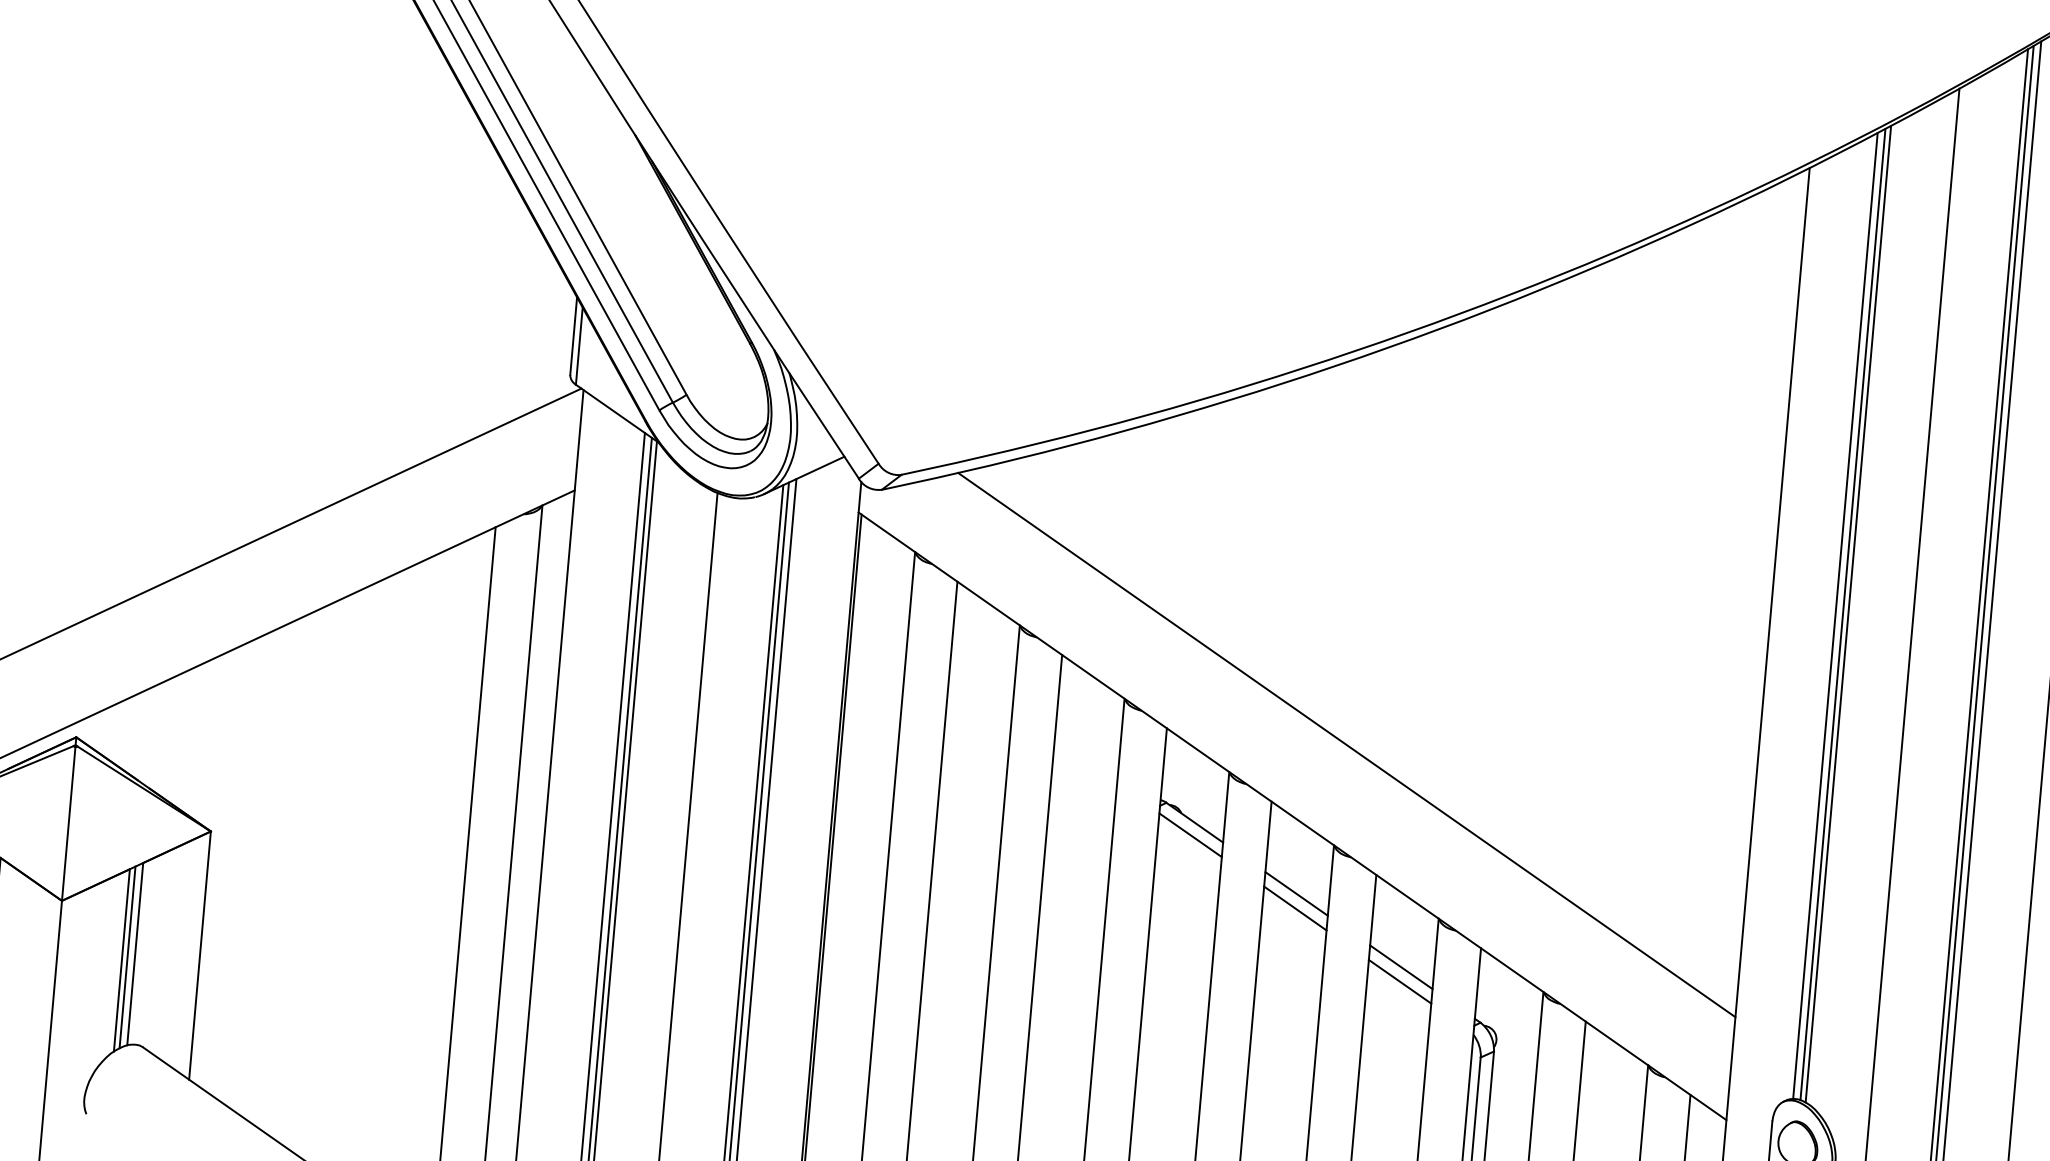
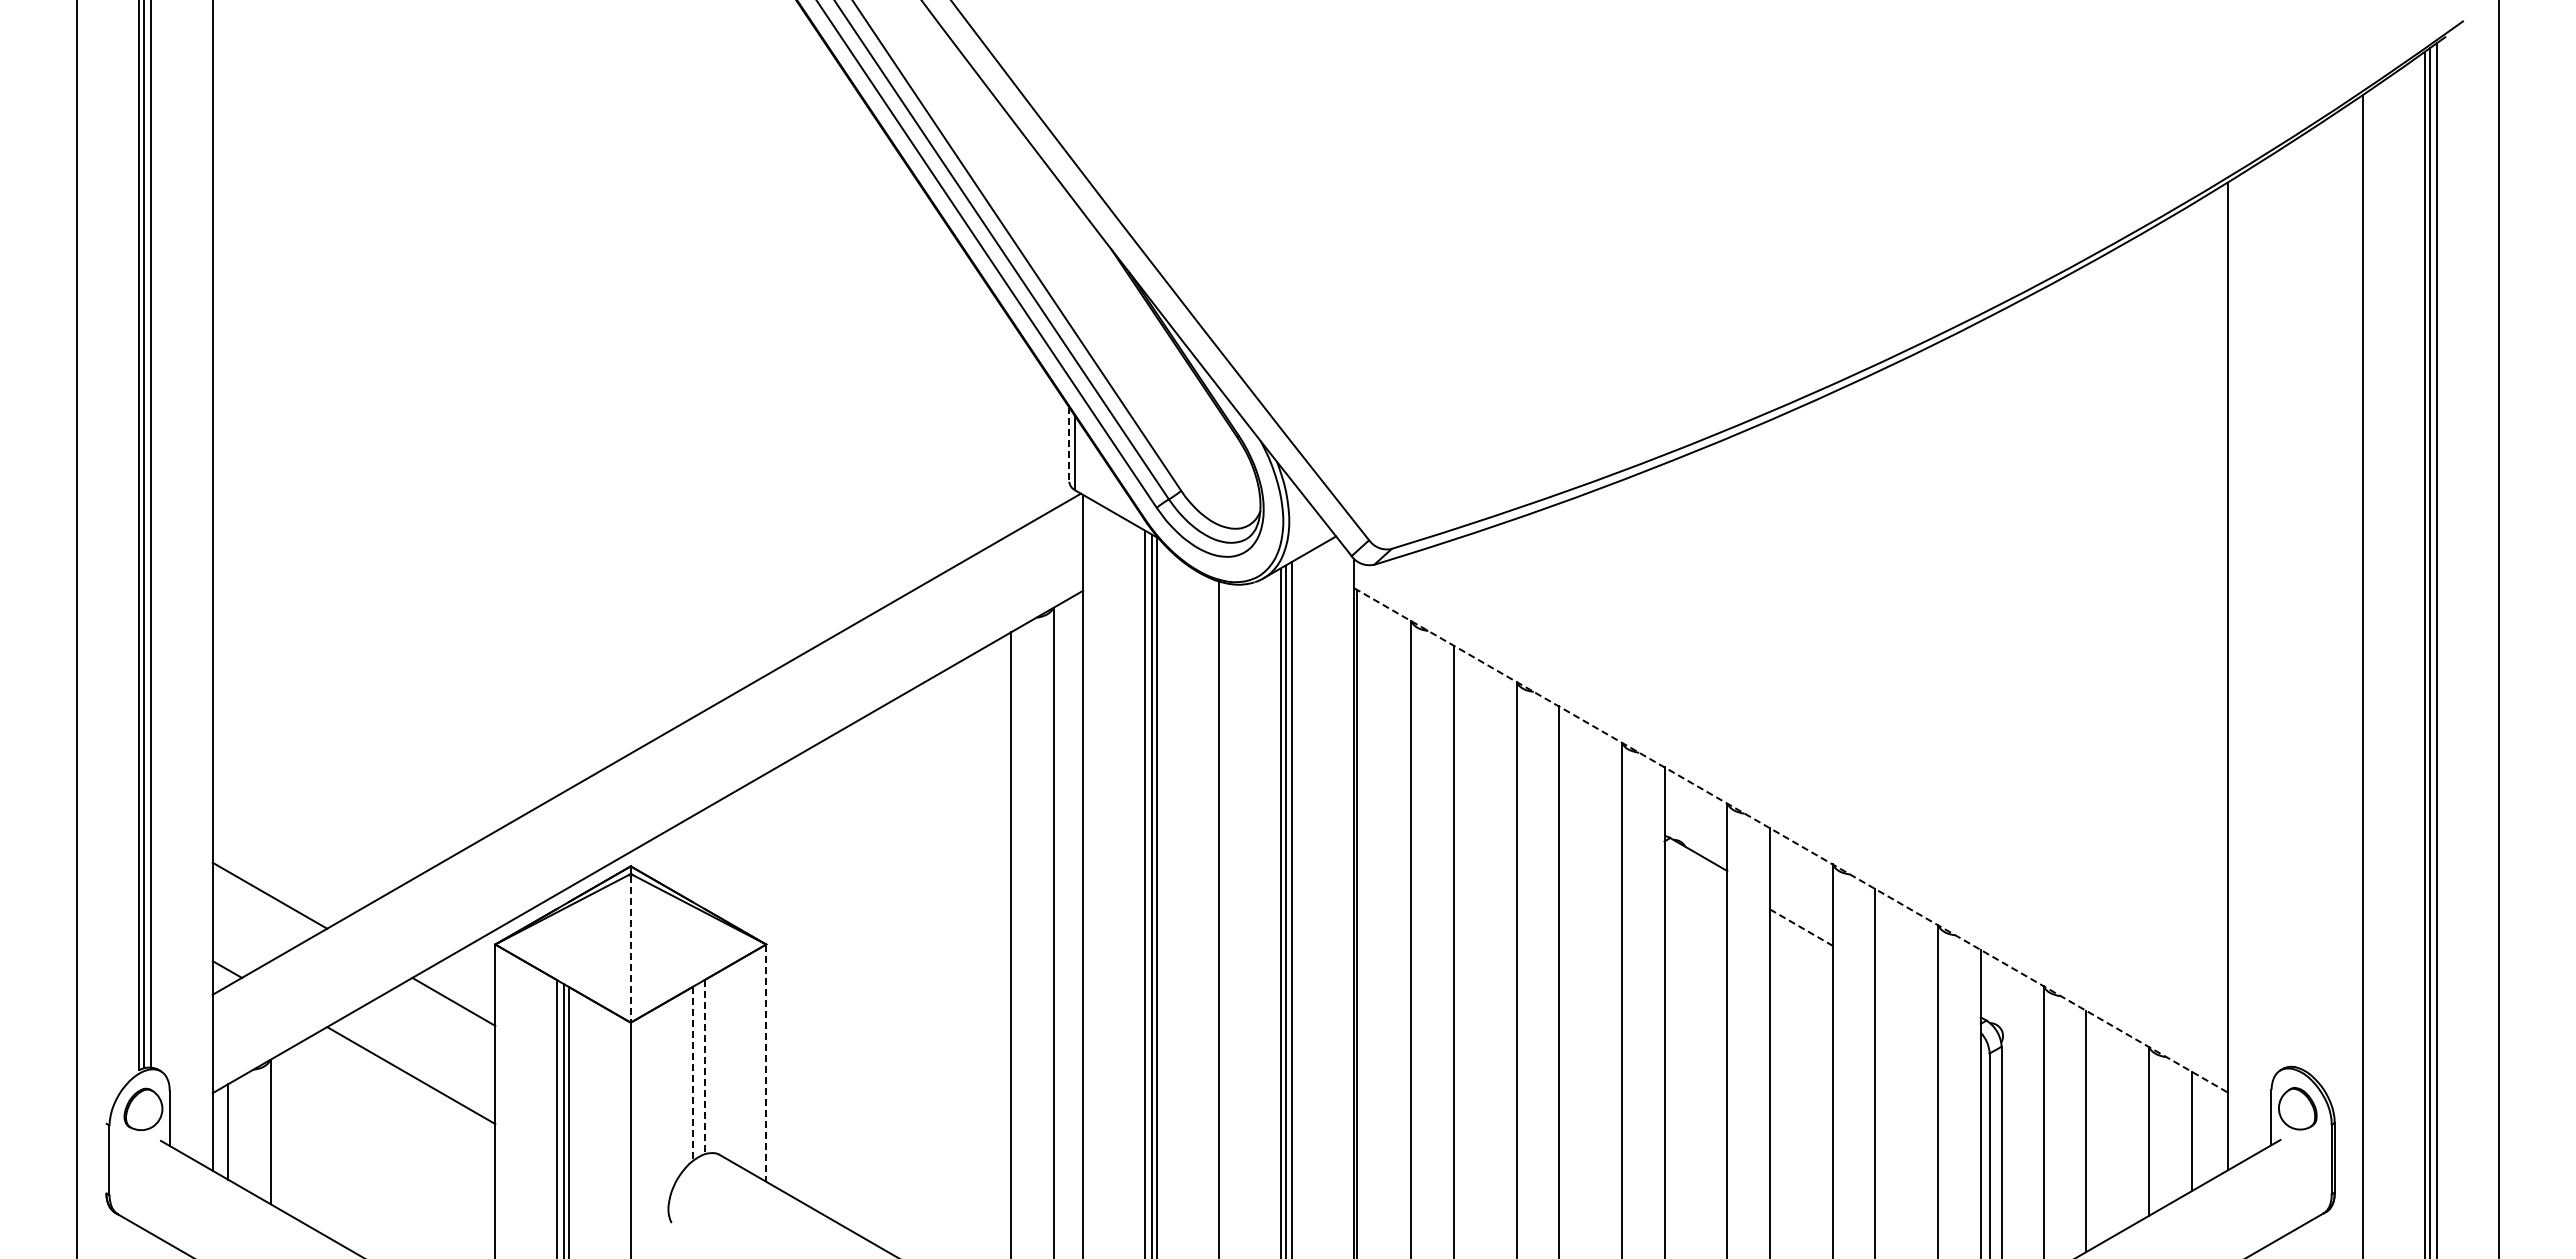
line: (573, 337) -> (1069, 445), solid -> dashed
line: (1843, 614) -> (2296, 603), removed
line: (1848, 614) -> (2301, 602), removed
line: (1835, 615) -> (2289, 604), removed
line: (1346, 745) -> (1836, 768), removed
line: (1293, 816) -> (1791, 840), solid -> dashed
line: (68, 824) -> (630, 949), solid -> dashed
line: (1190, 834) -> (1695, 866), removed
line: (1295, 893) -> (1800, 913), removed
line: (1295, 908) -> (1801, 927), solid -> dashed
line: (135, 954) -> (704, 1067), solid -> dashed
line: (200, 955) -> (766, 1063), solid -> dashed
line: (127, 956) -> (697, 1070), removed
line: (121, 960) -> (692, 1074), solid -> dashed
line: (1401, 967) -> (1906, 974), removed
line: (1399, 981) -> (1906, 988), removed

